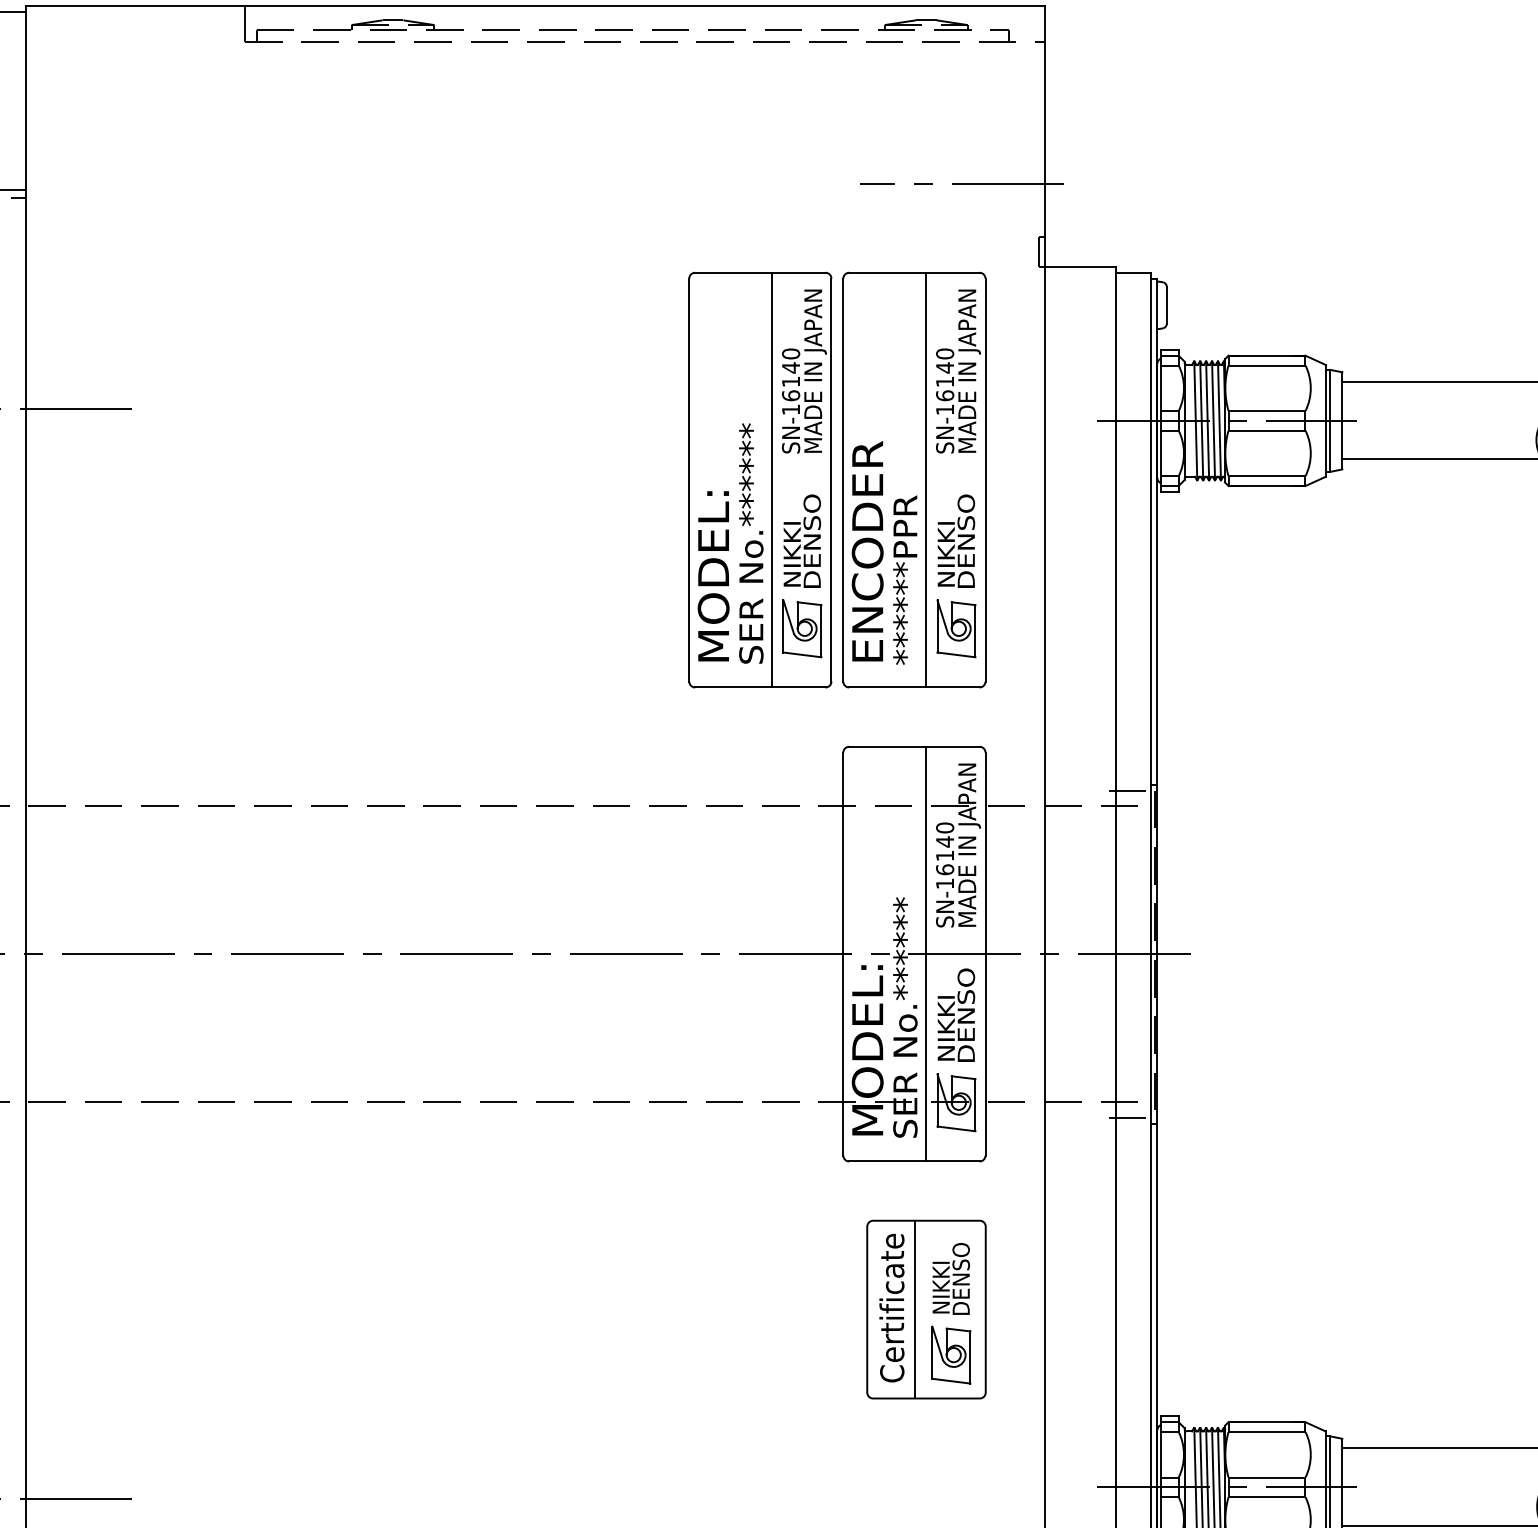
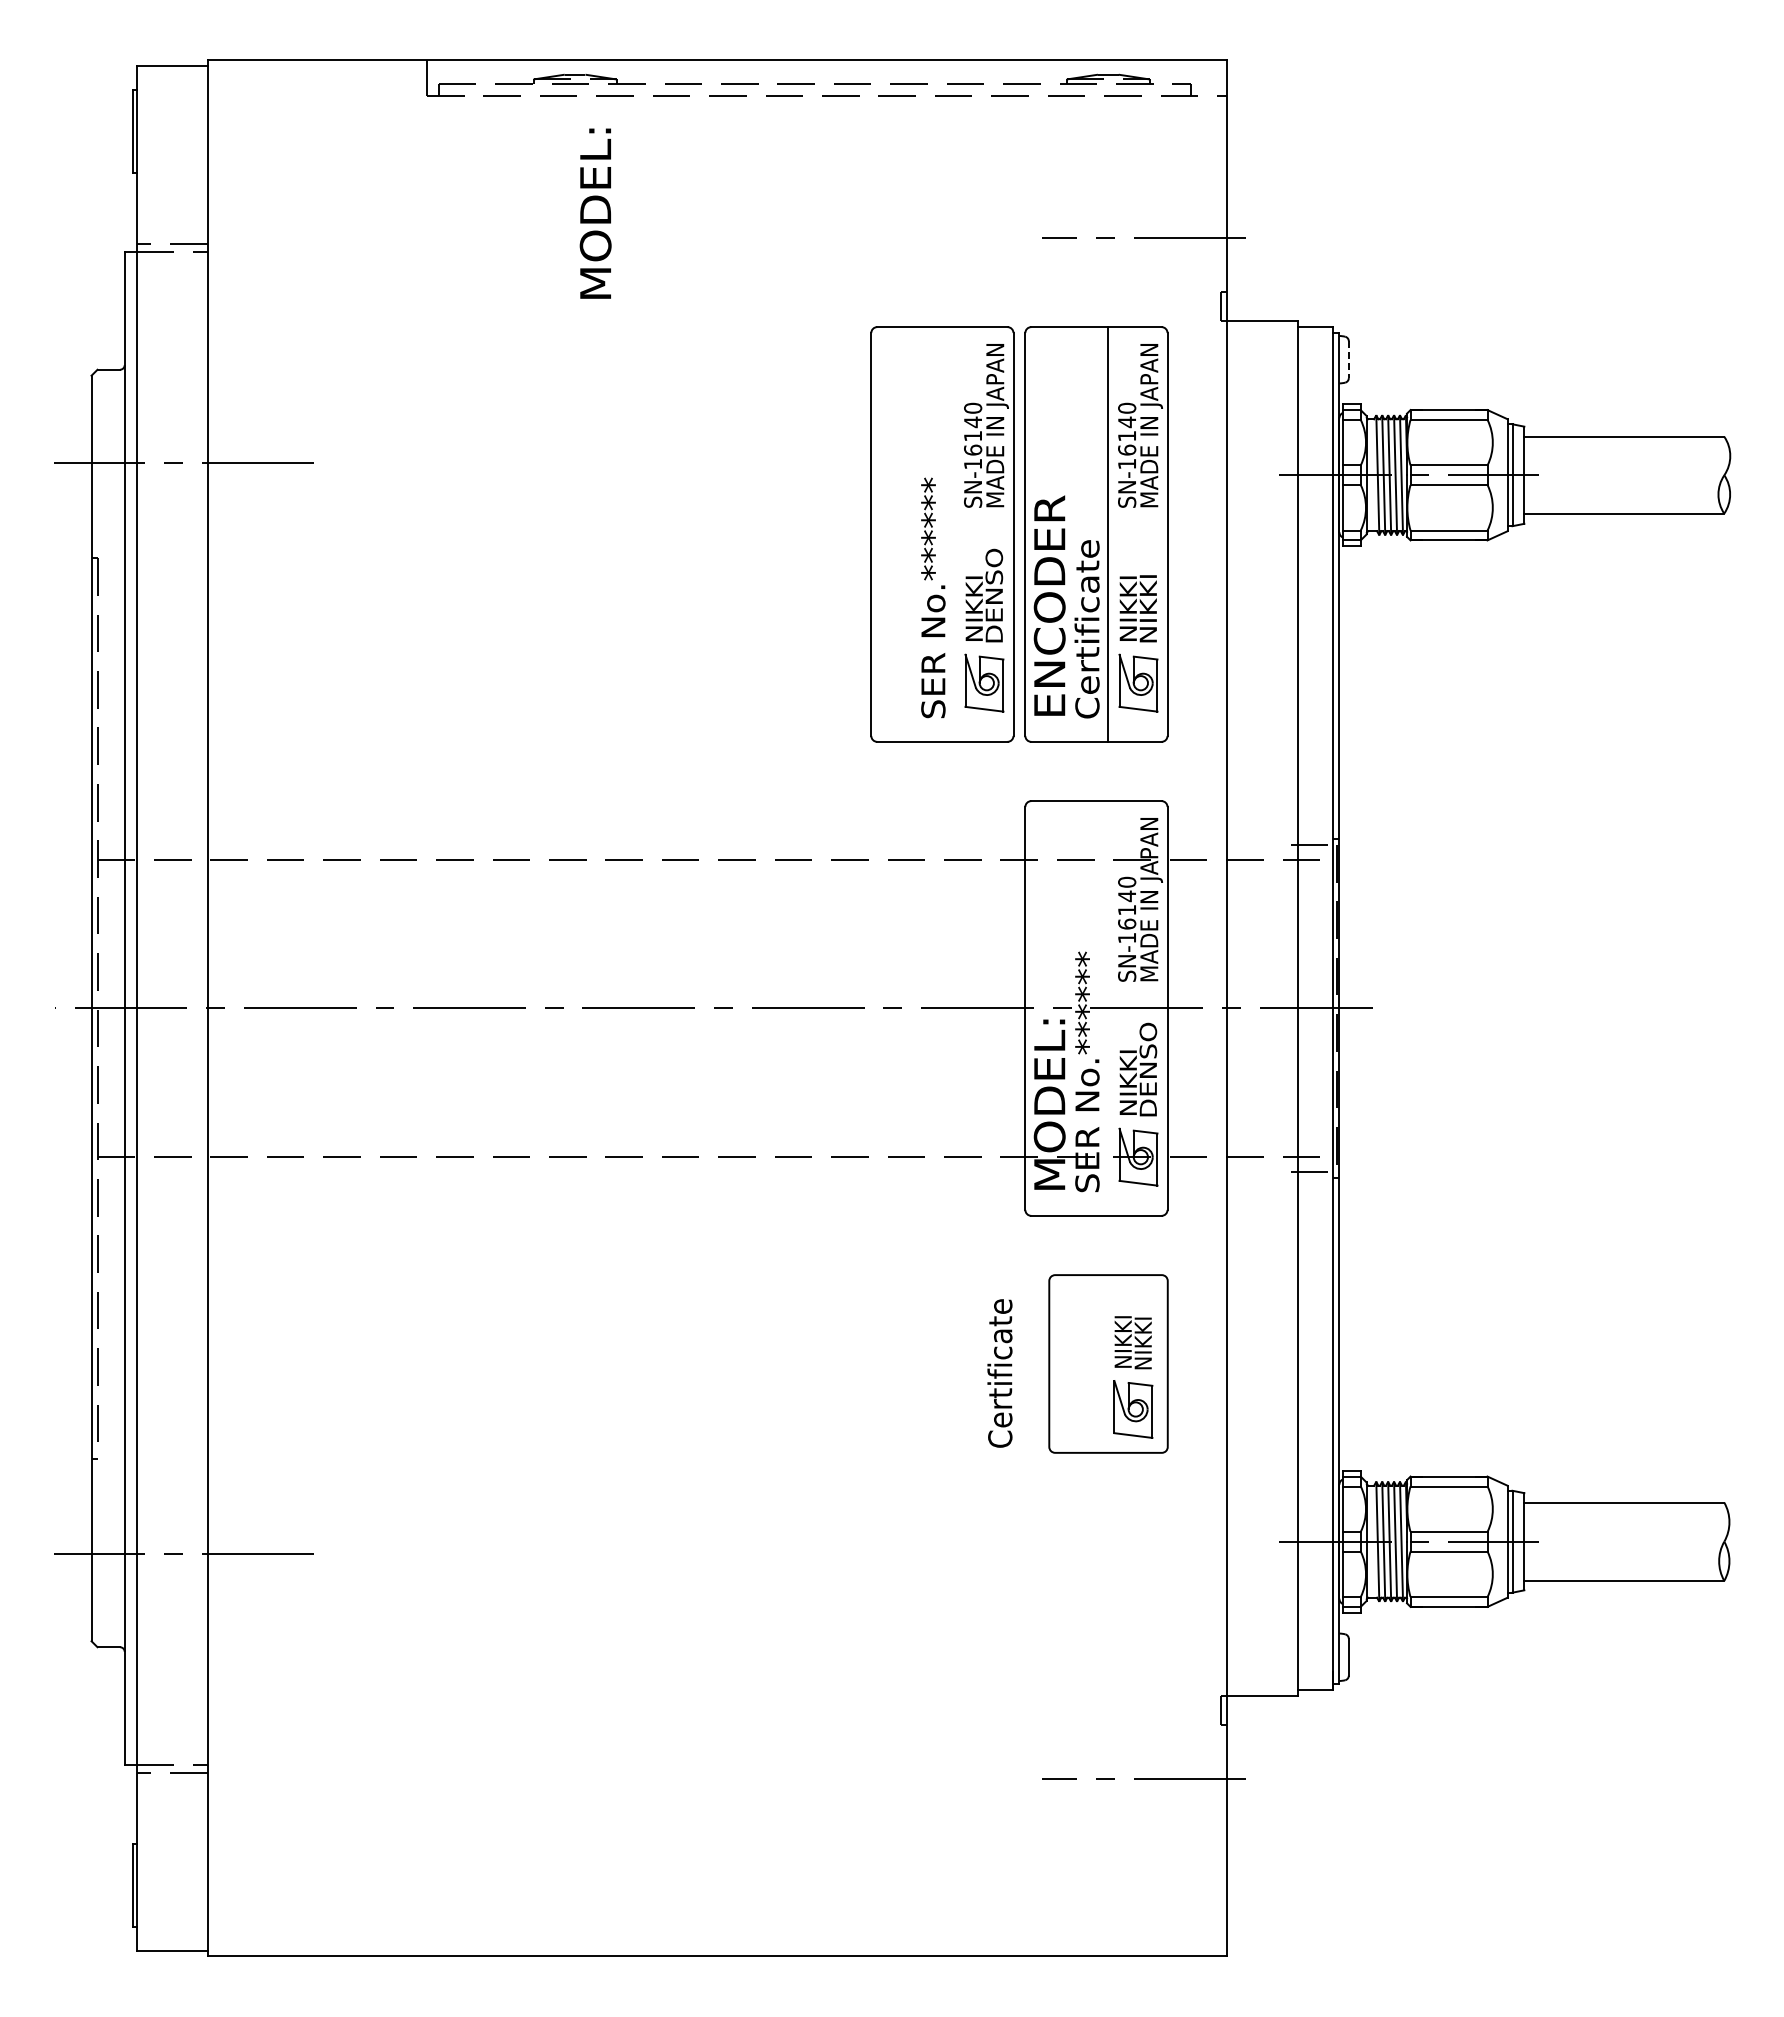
line: (1166, 306) -> (1348, 360), solid -> dashed
line: (772, 480) -> (954, 534), removed
text: (966, 539) -> (1148, 593), DENSO -> NIKKI
text: (904, 575) -> (1086, 629), ******PPR -> Certificate
text: (713, 576) -> (595, 213), moved
line: (926, 954) -> (1108, 1008), removed
text: (961, 1278) -> (1143, 1332), DENSO -> NIKKI
text: (891, 1308) -> (999, 1373), moved
line: (914, 1309) -> (1096, 1363), removed

